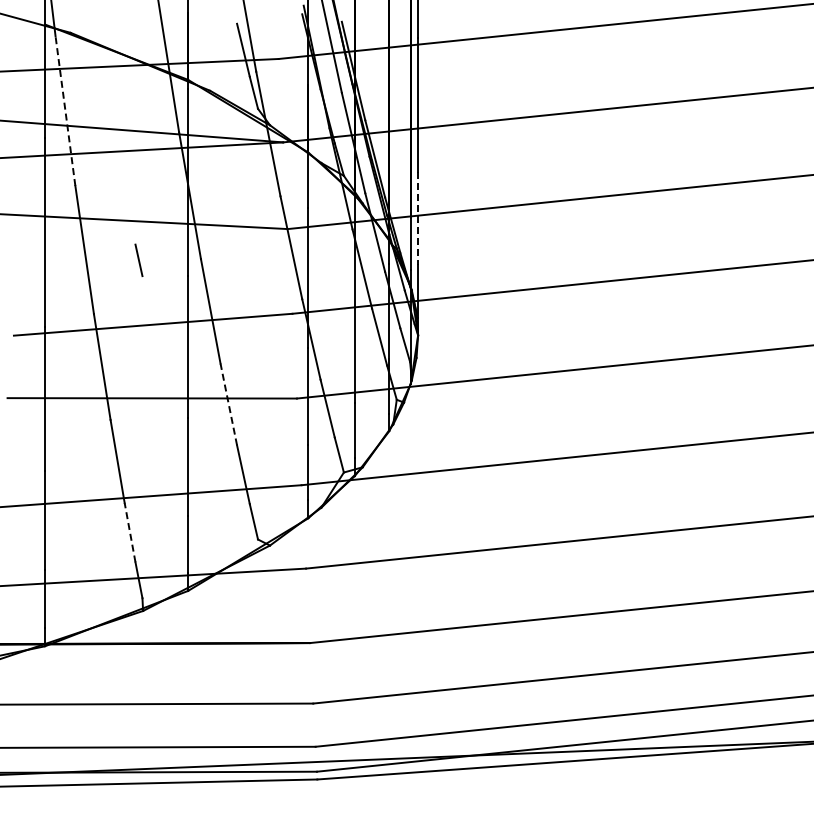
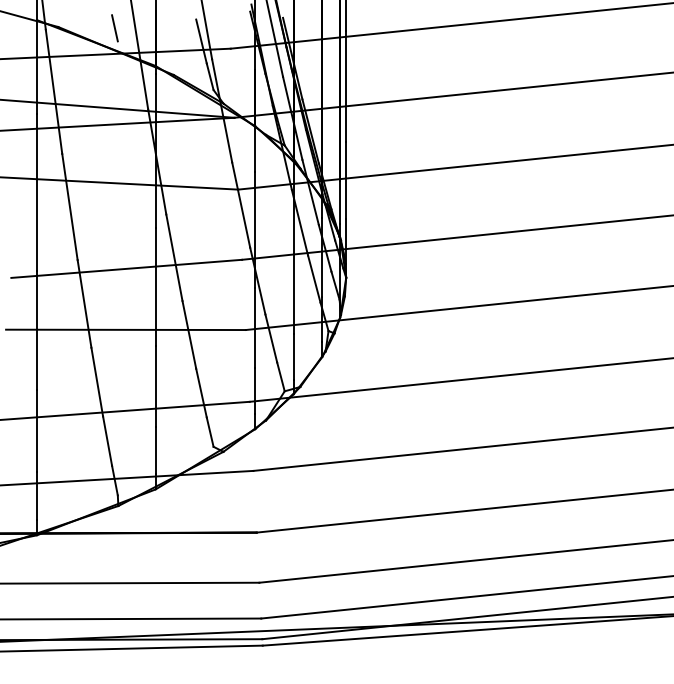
line: (65, 111) -> (54, 92), dashed -> solid
line: (418, 218) -> (346, 180), dashed -> solid
line: (138, 259) -> (114, 27), moved
line: (228, 404) -> (189, 334), dashed -> solid
line: (129, 532) -> (107, 441), dashed -> solid

